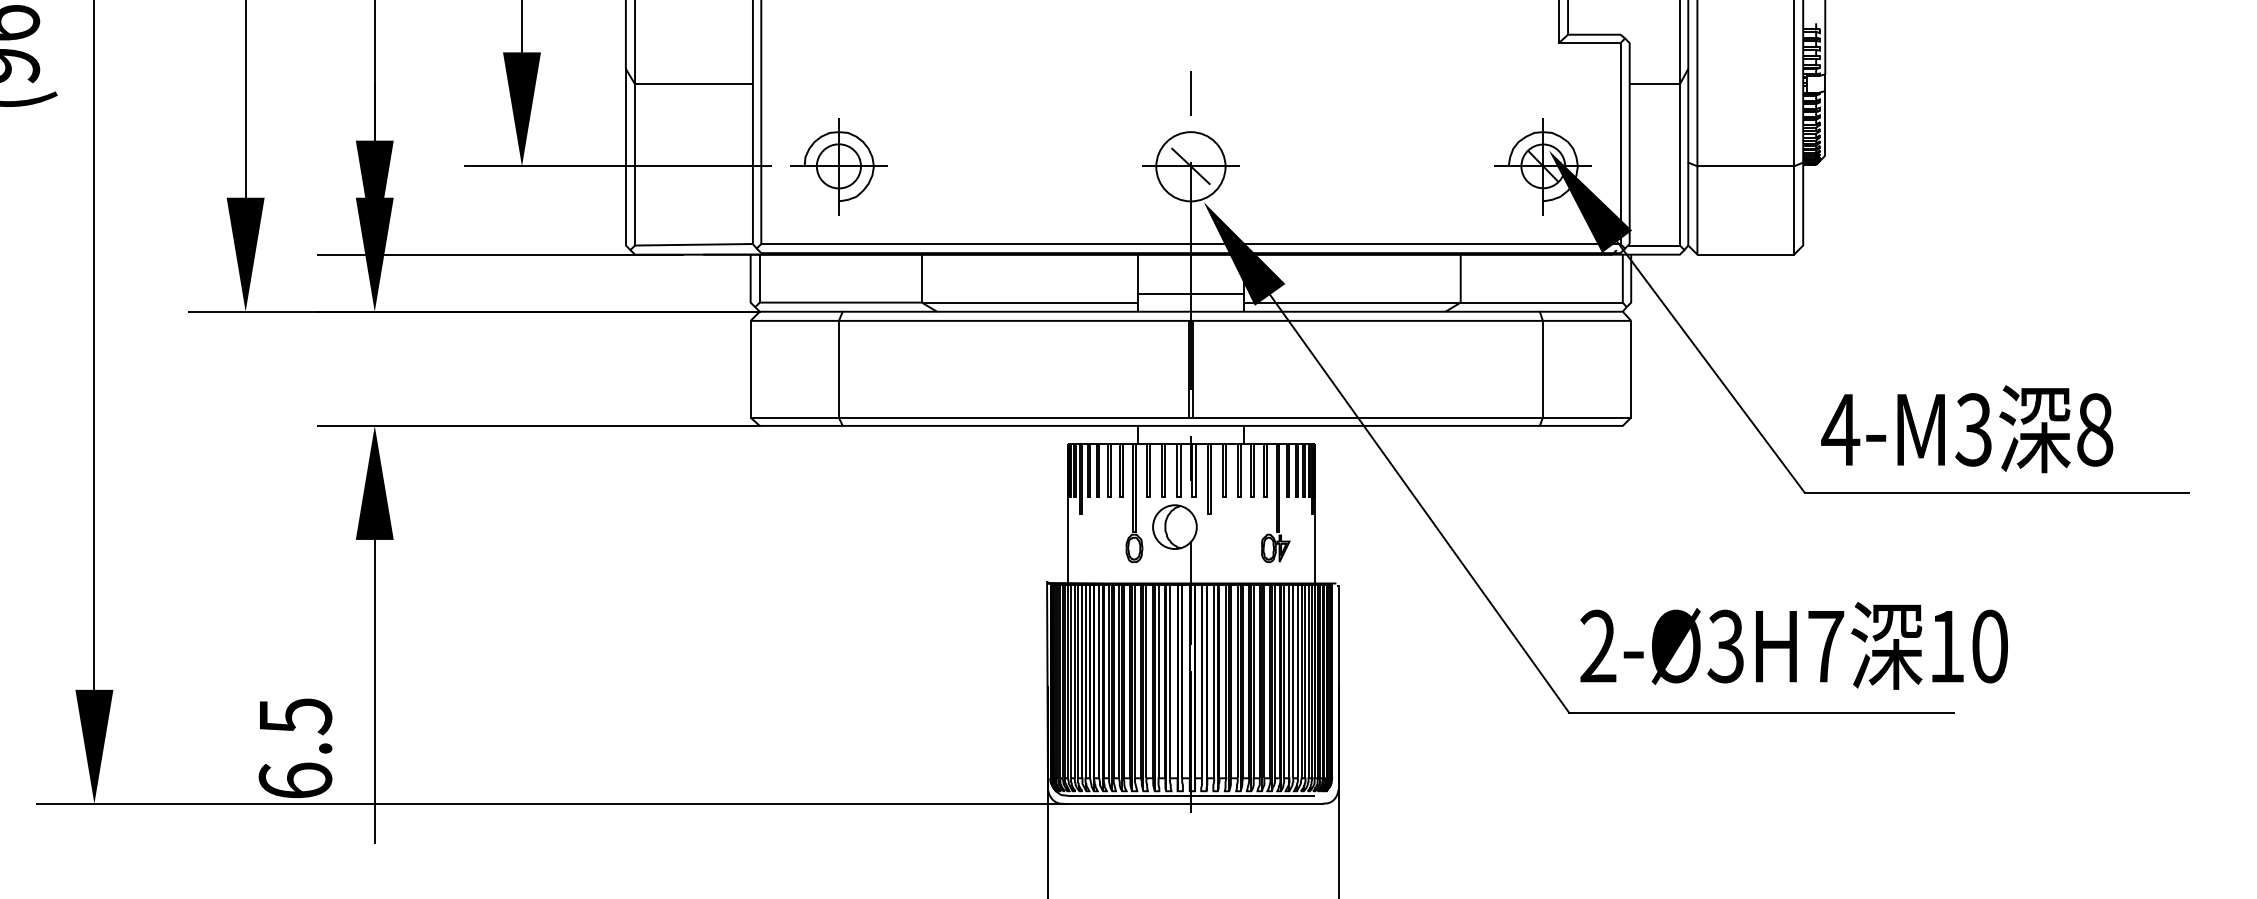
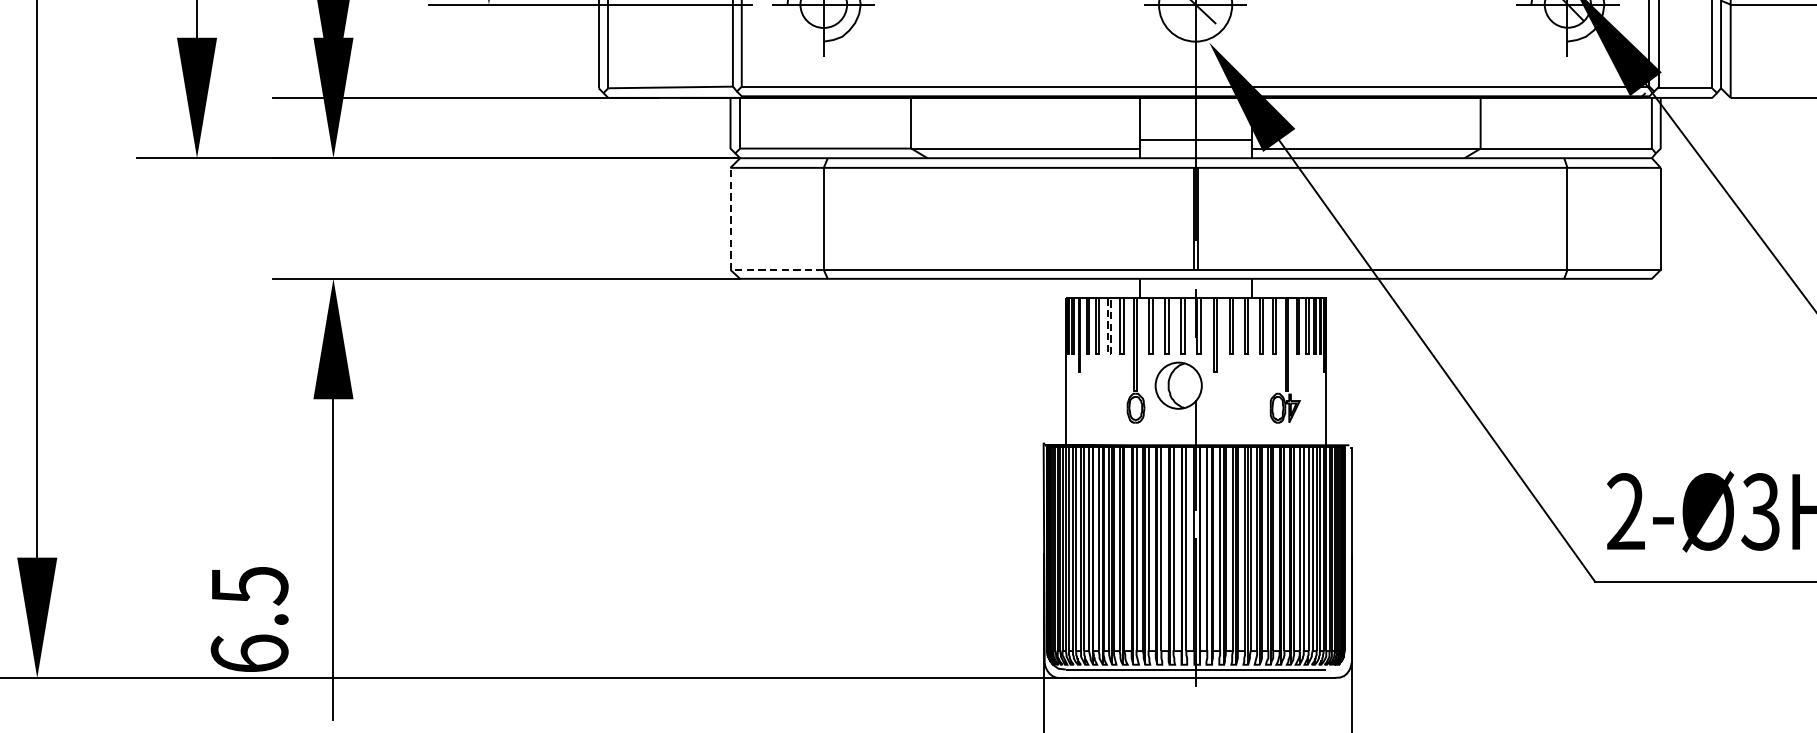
line: (750, 413) -> (730, 265), solid -> dashed
line: (1109, 496) -> (1109, 353), solid -> dashed

